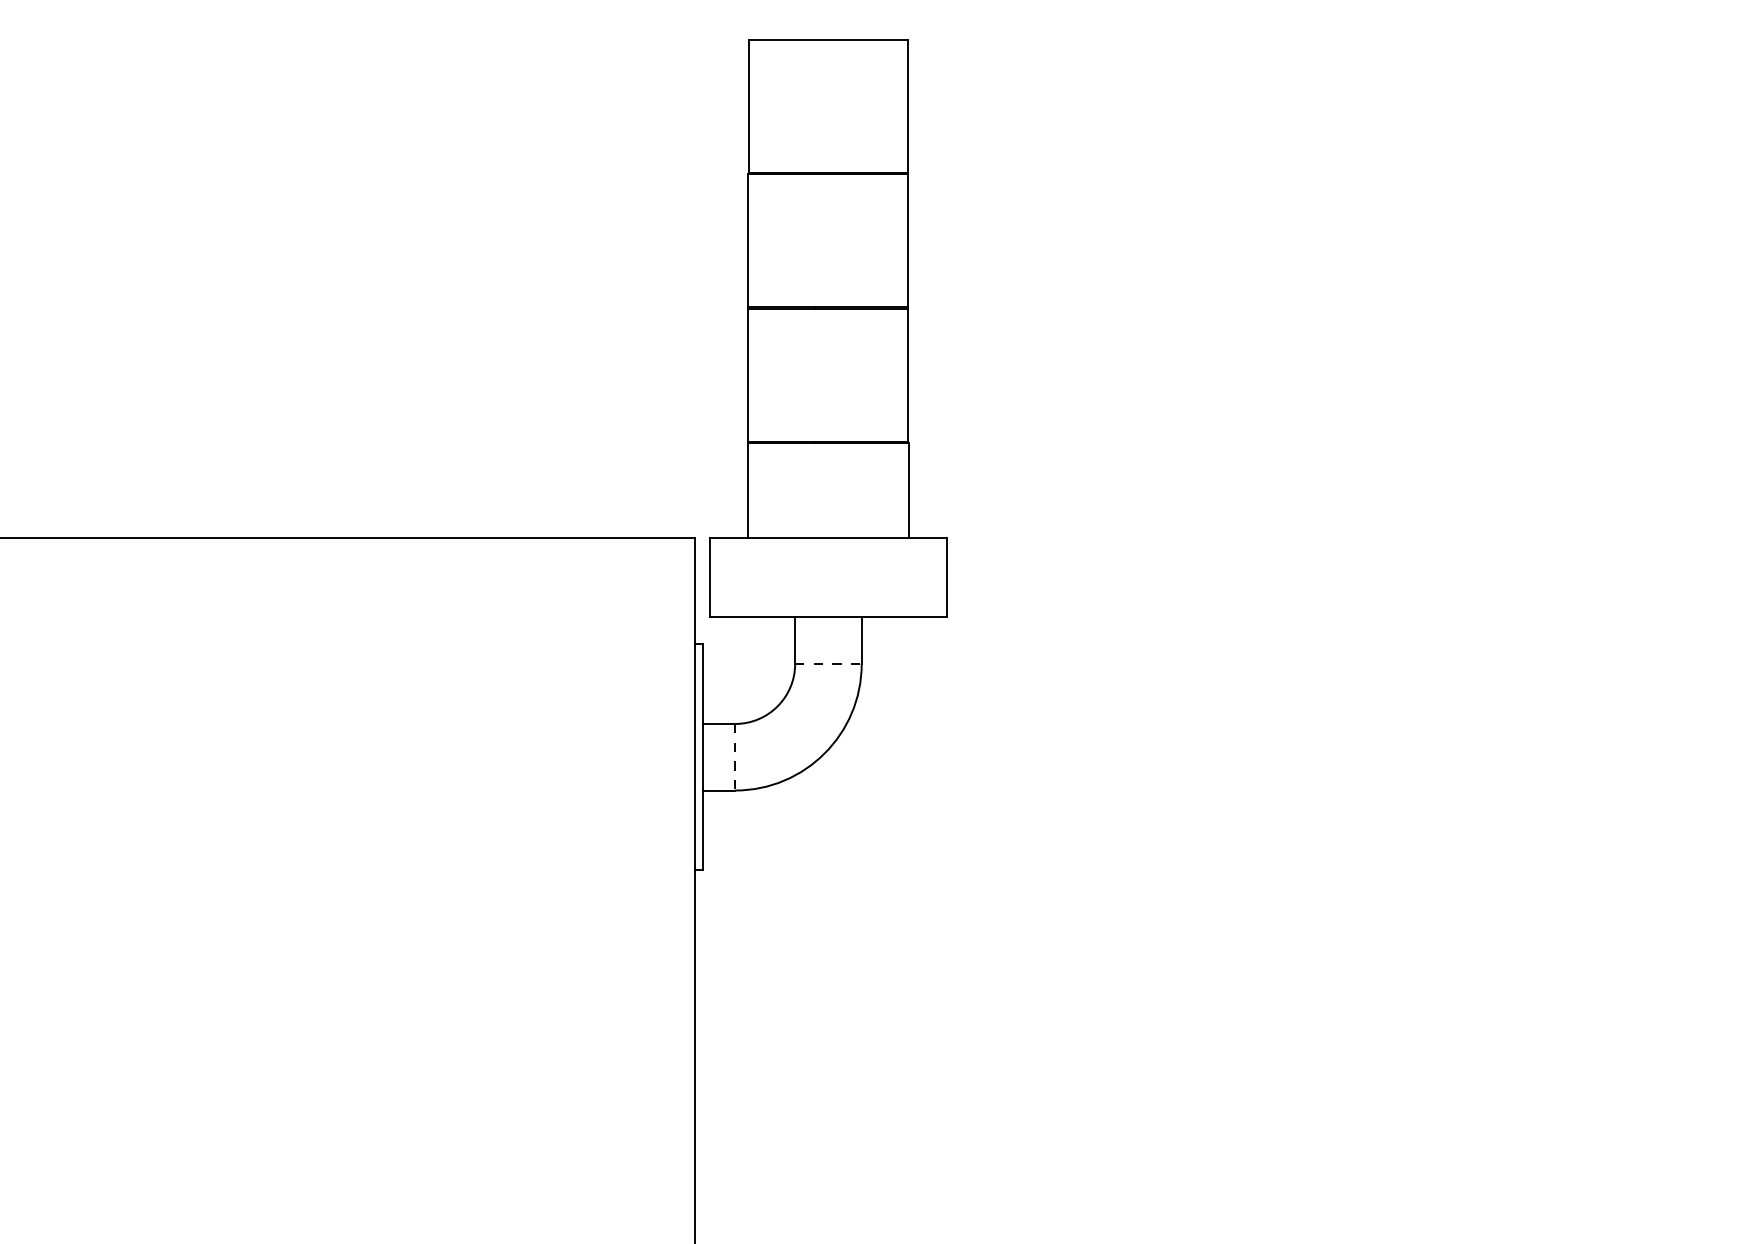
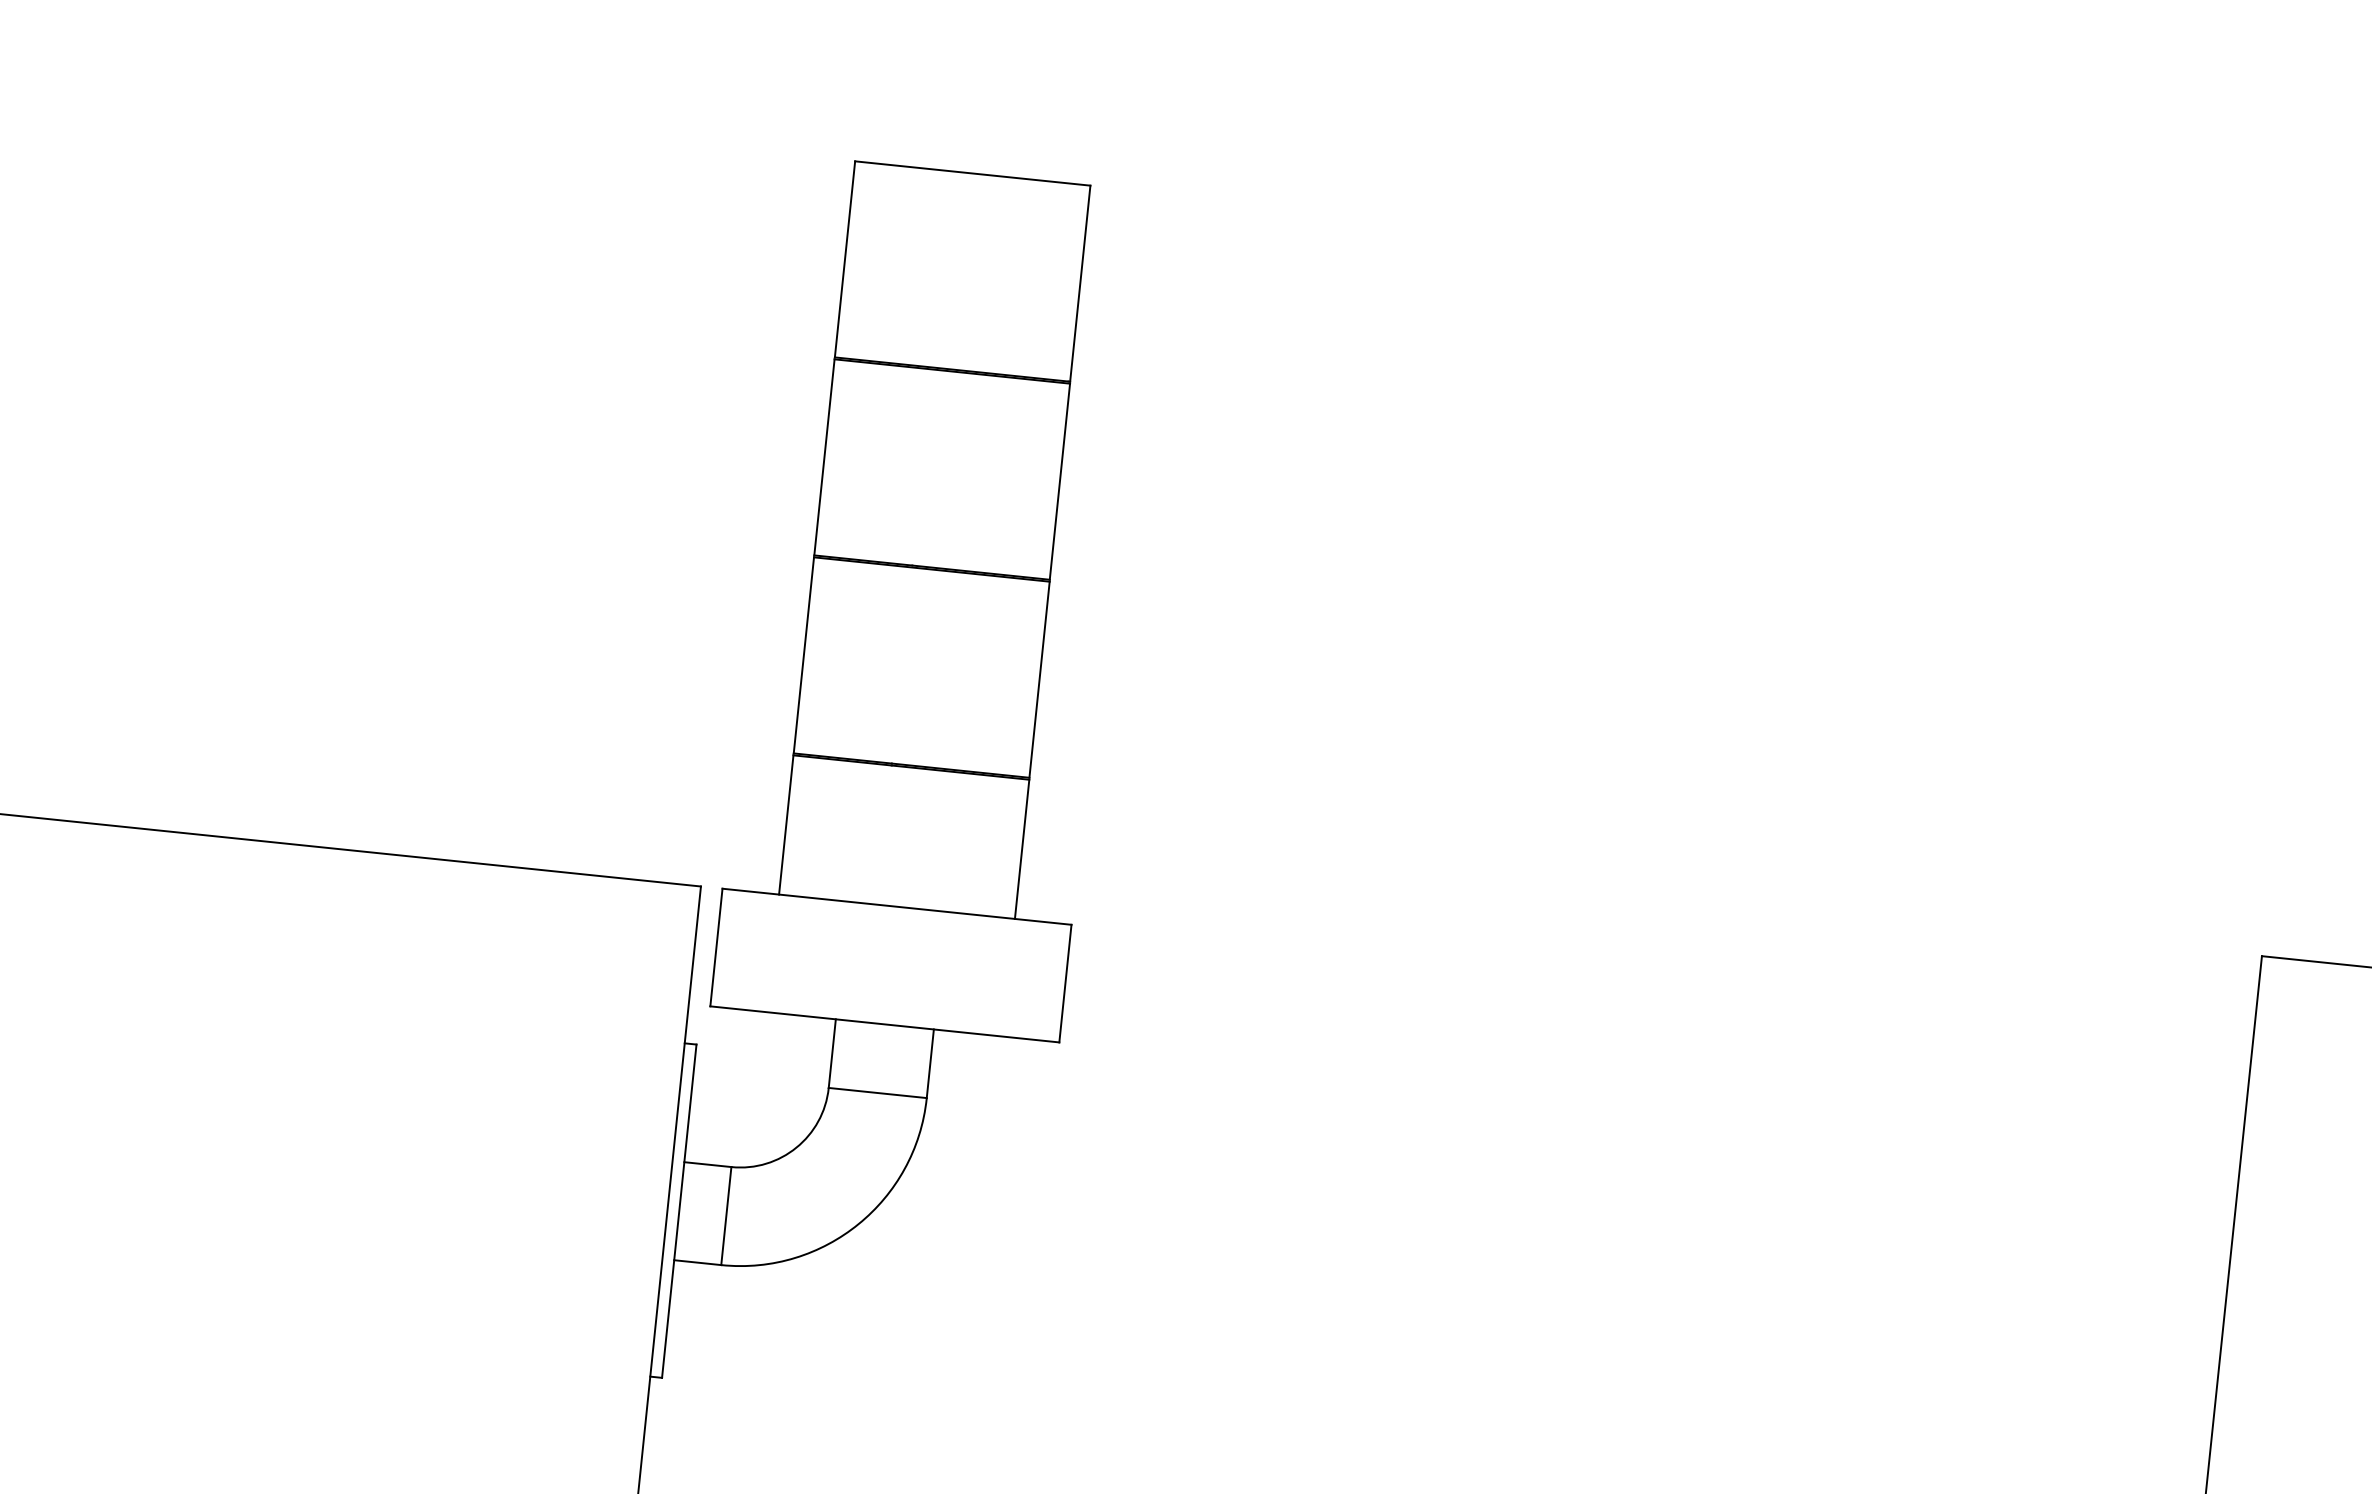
line: (828, 664) -> (877, 1093), dashed -> solid
line: (735, 757) -> (726, 1216), dashed -> solid

